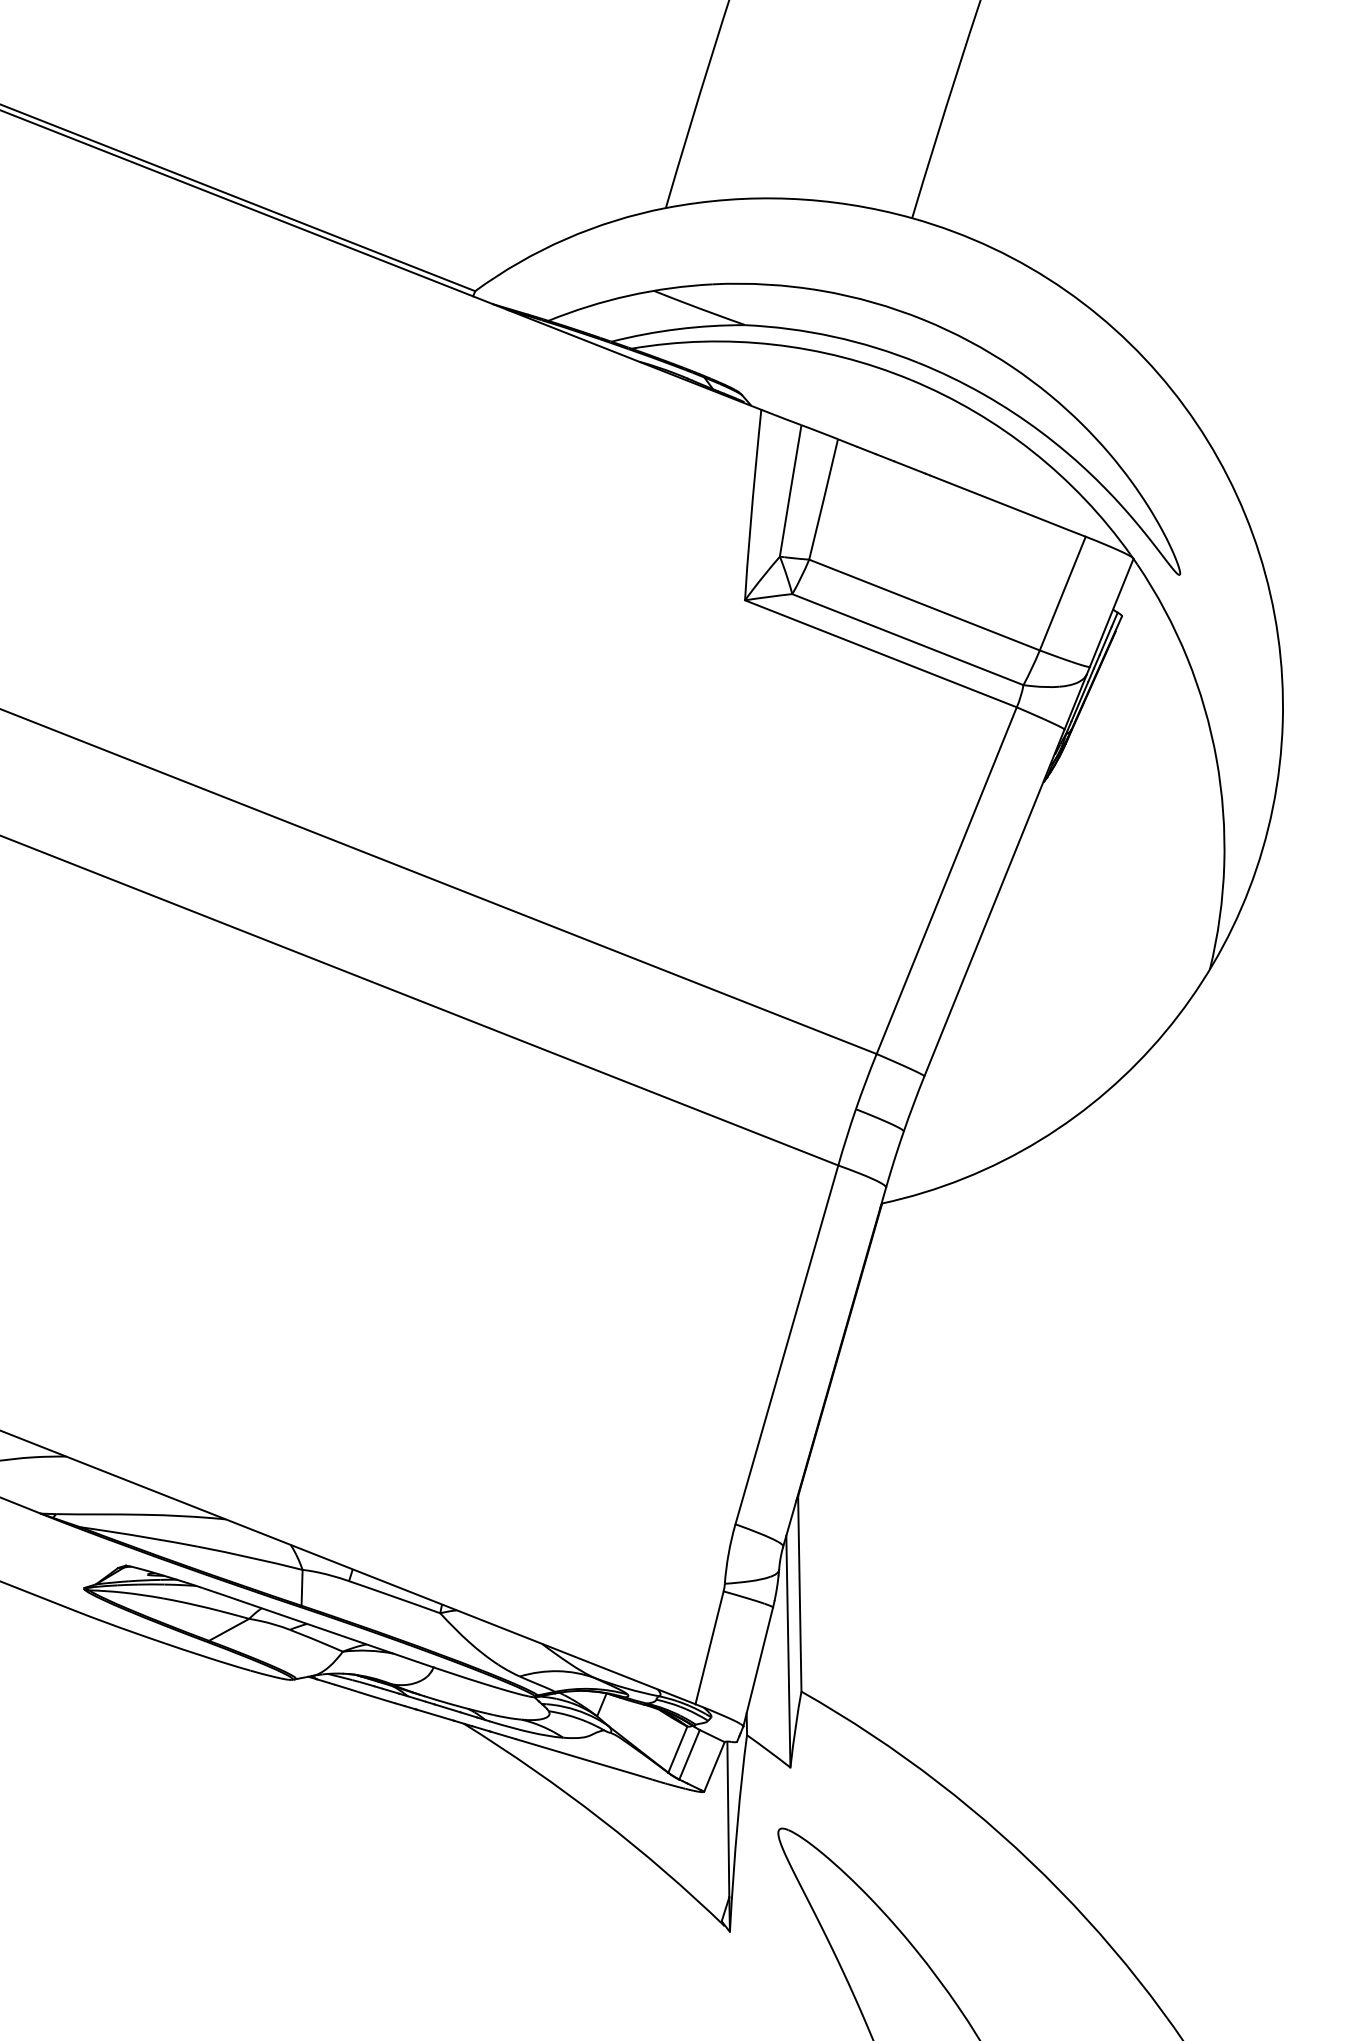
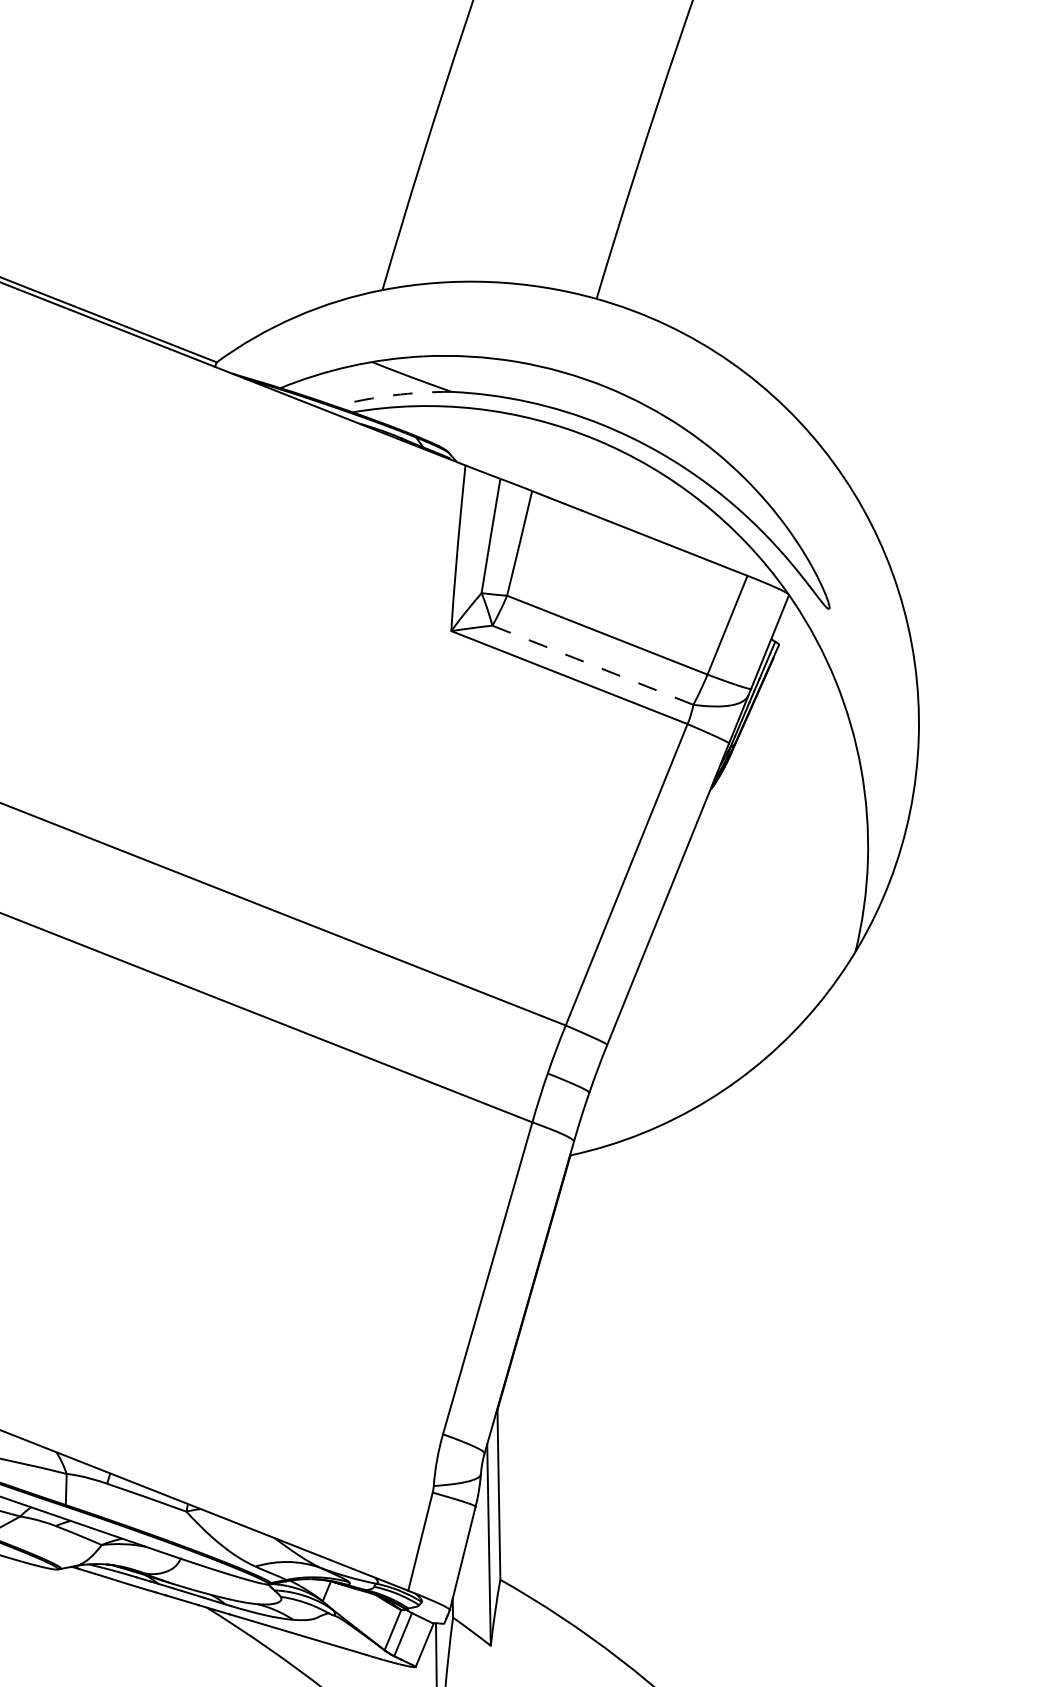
arc: (678, 329) -> (393, 395), solid -> dashed
line: (908, 639) -> (593, 665), solid -> dashed

